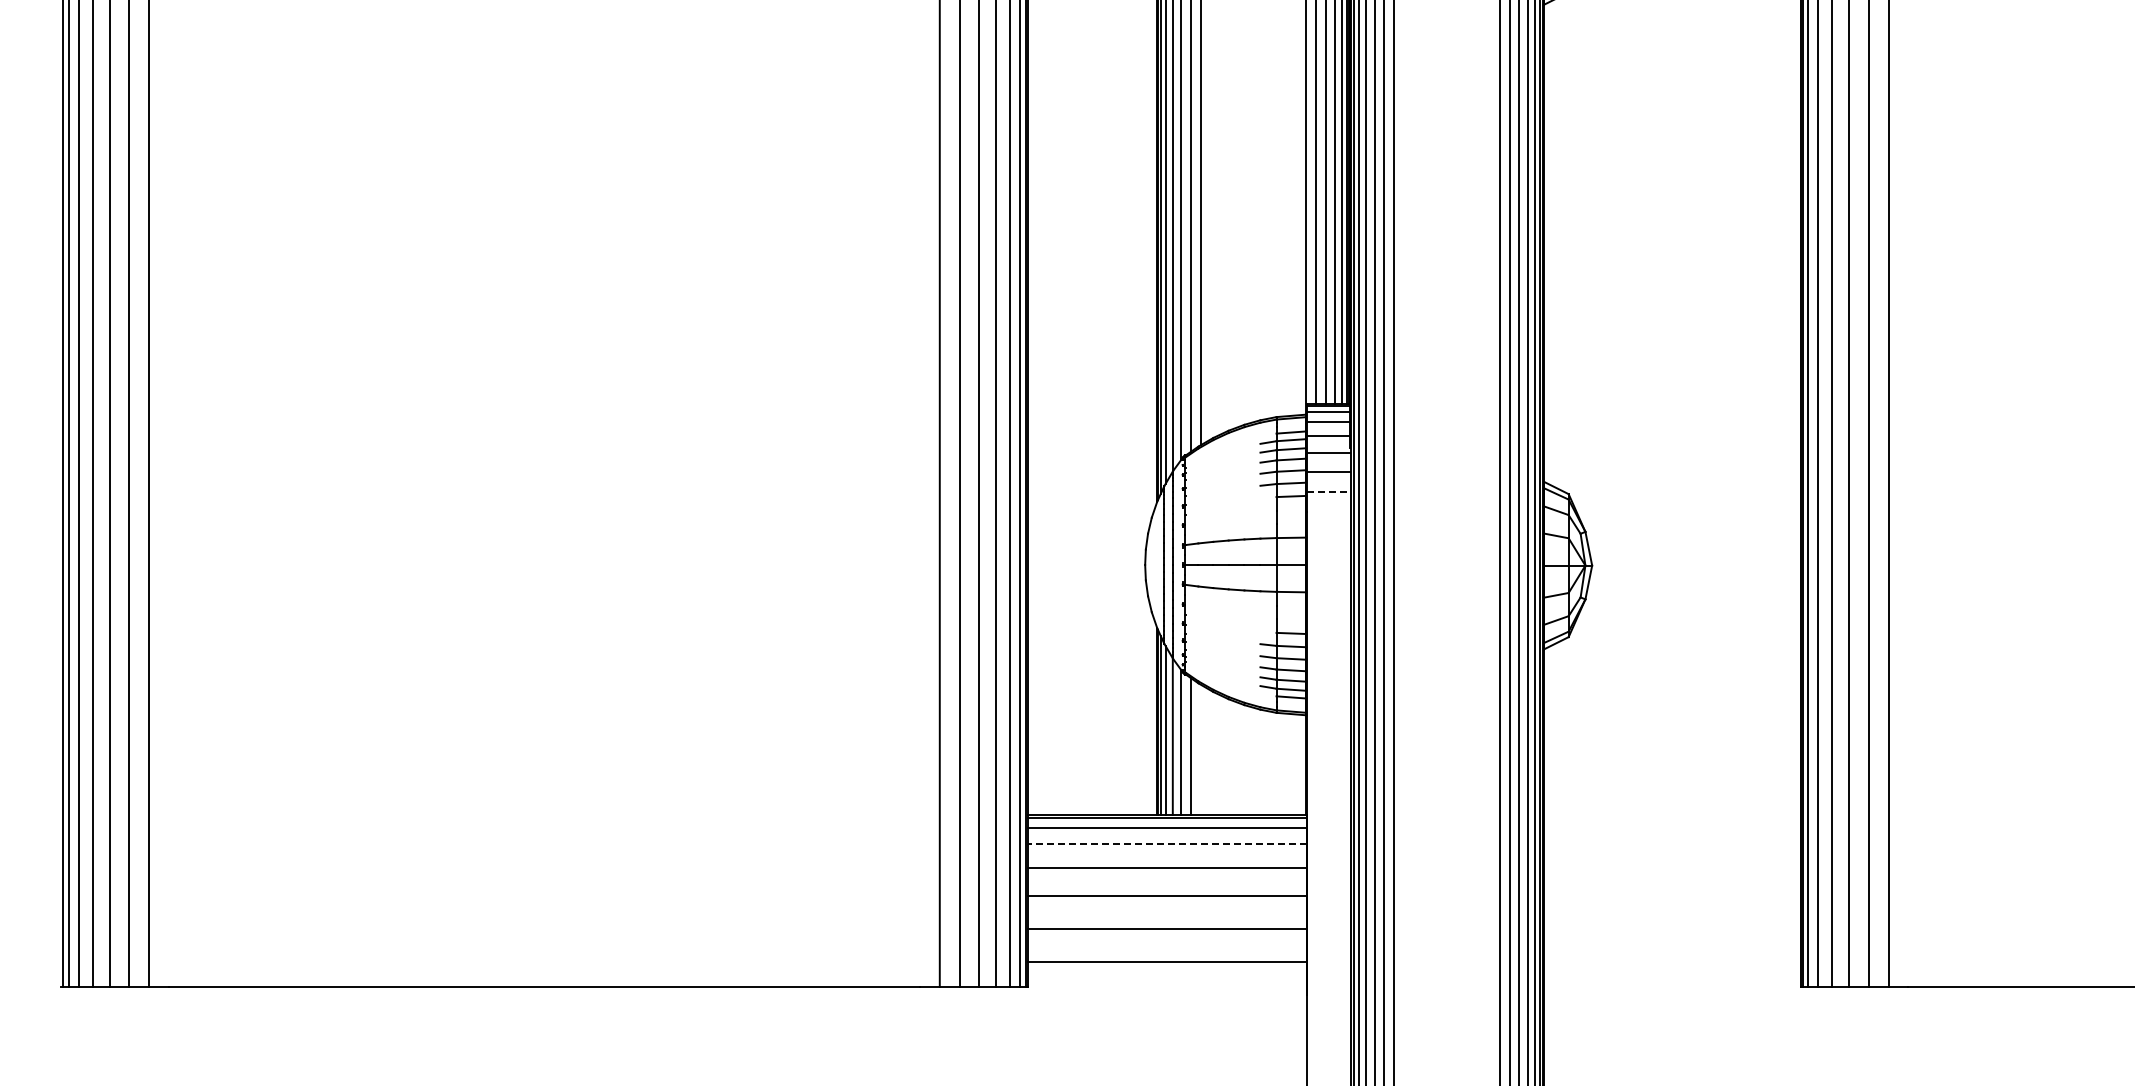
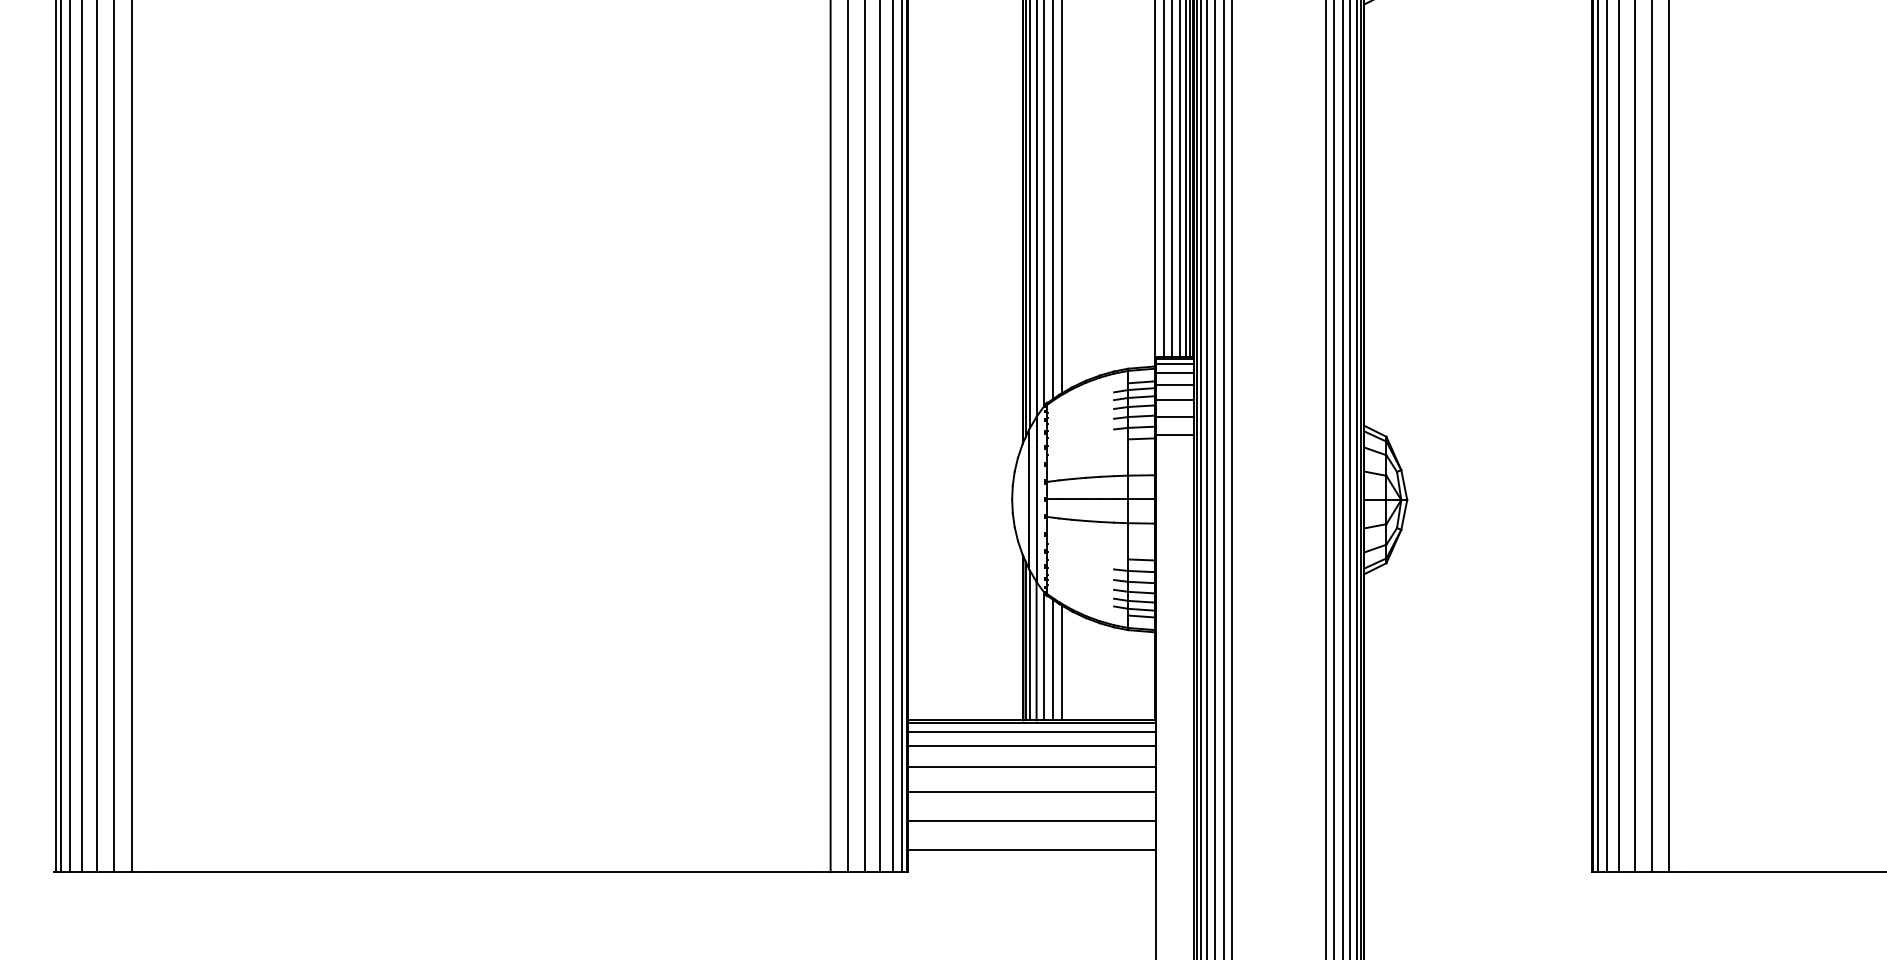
line: (1329, 492) -> (1175, 435), dashed -> solid
line: (1200, 749) -> (1061, 662), added
line: (1167, 844) -> (1031, 746), dashed -> solid

